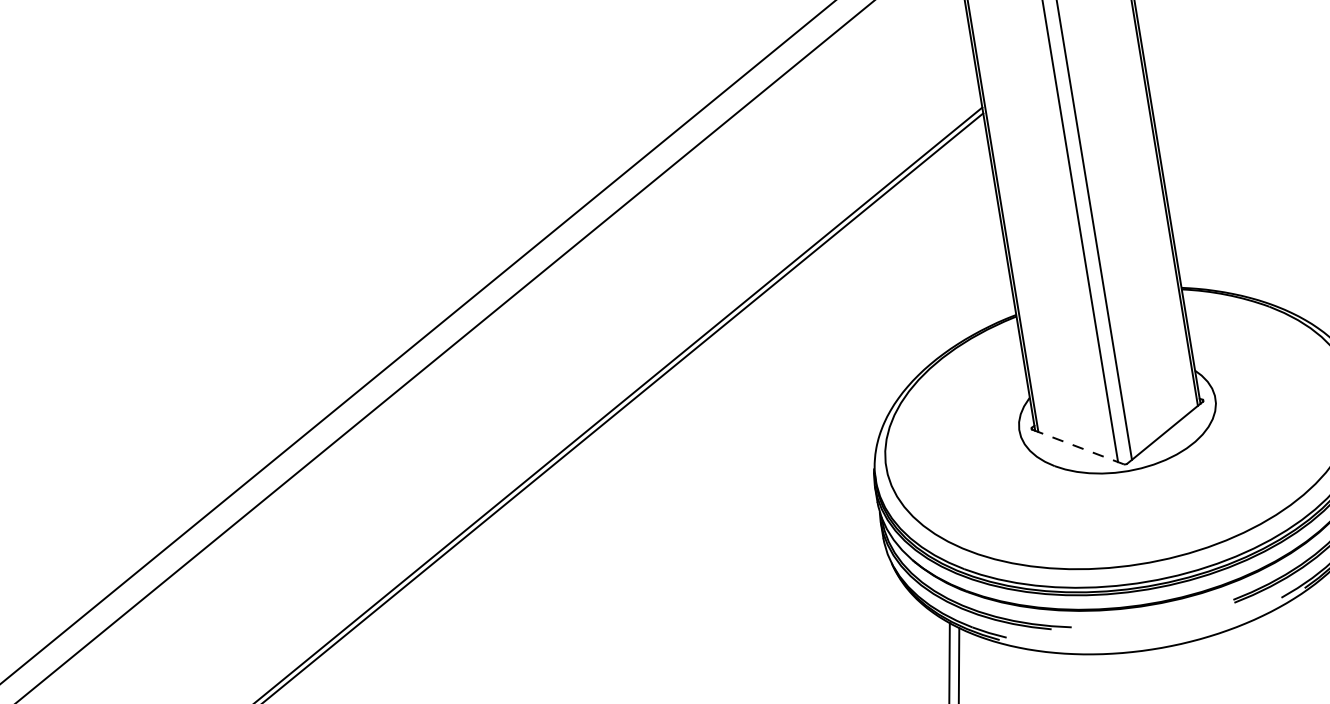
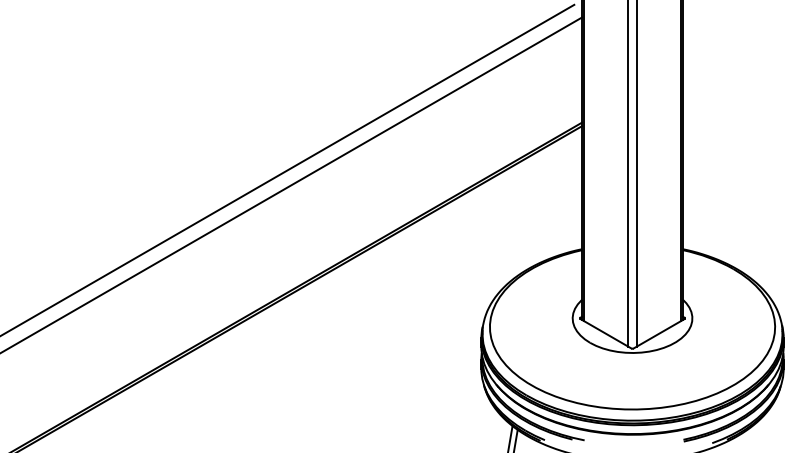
line: (1079, 448) -> (606, 334), dashed -> solid

